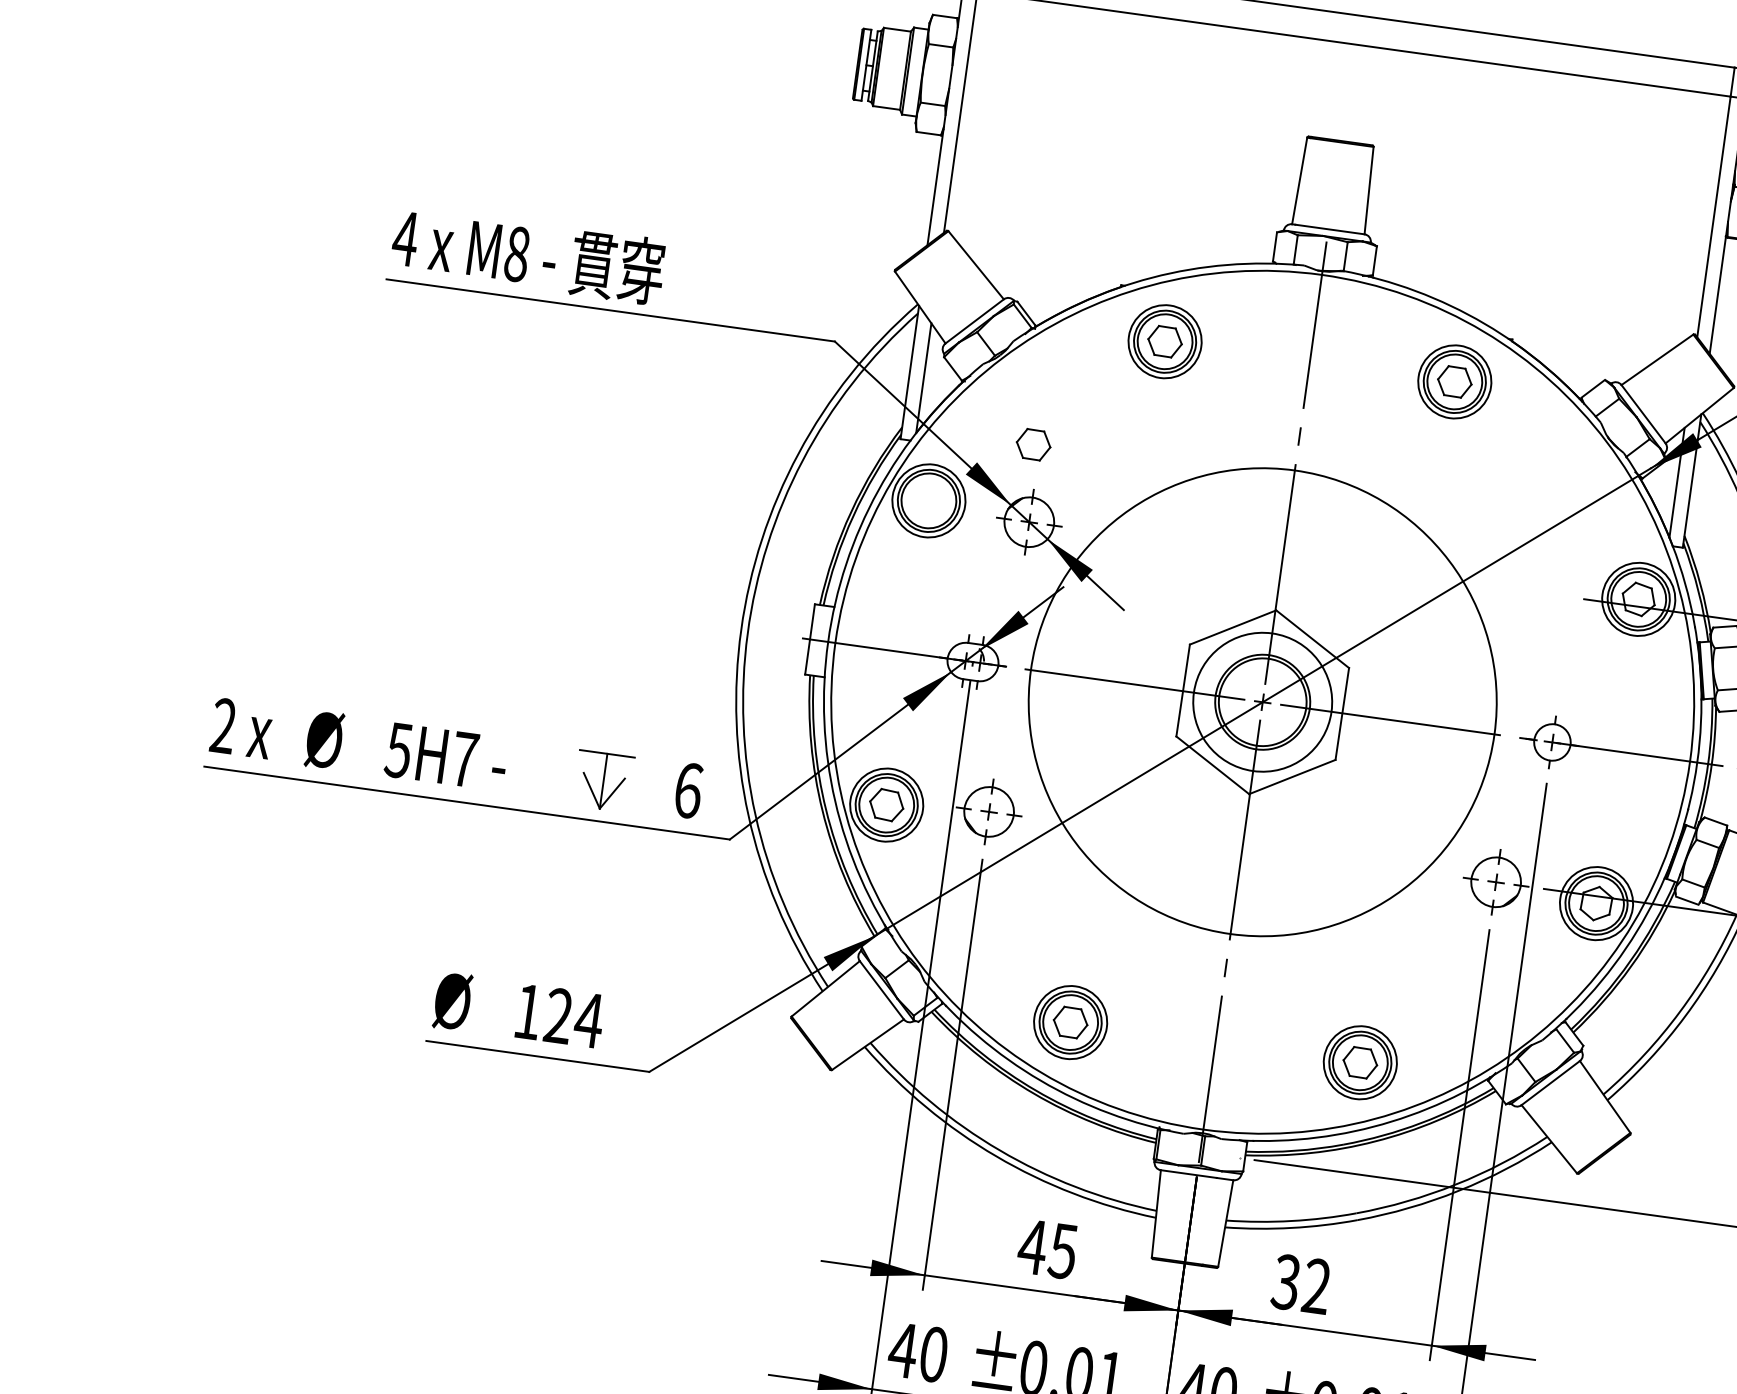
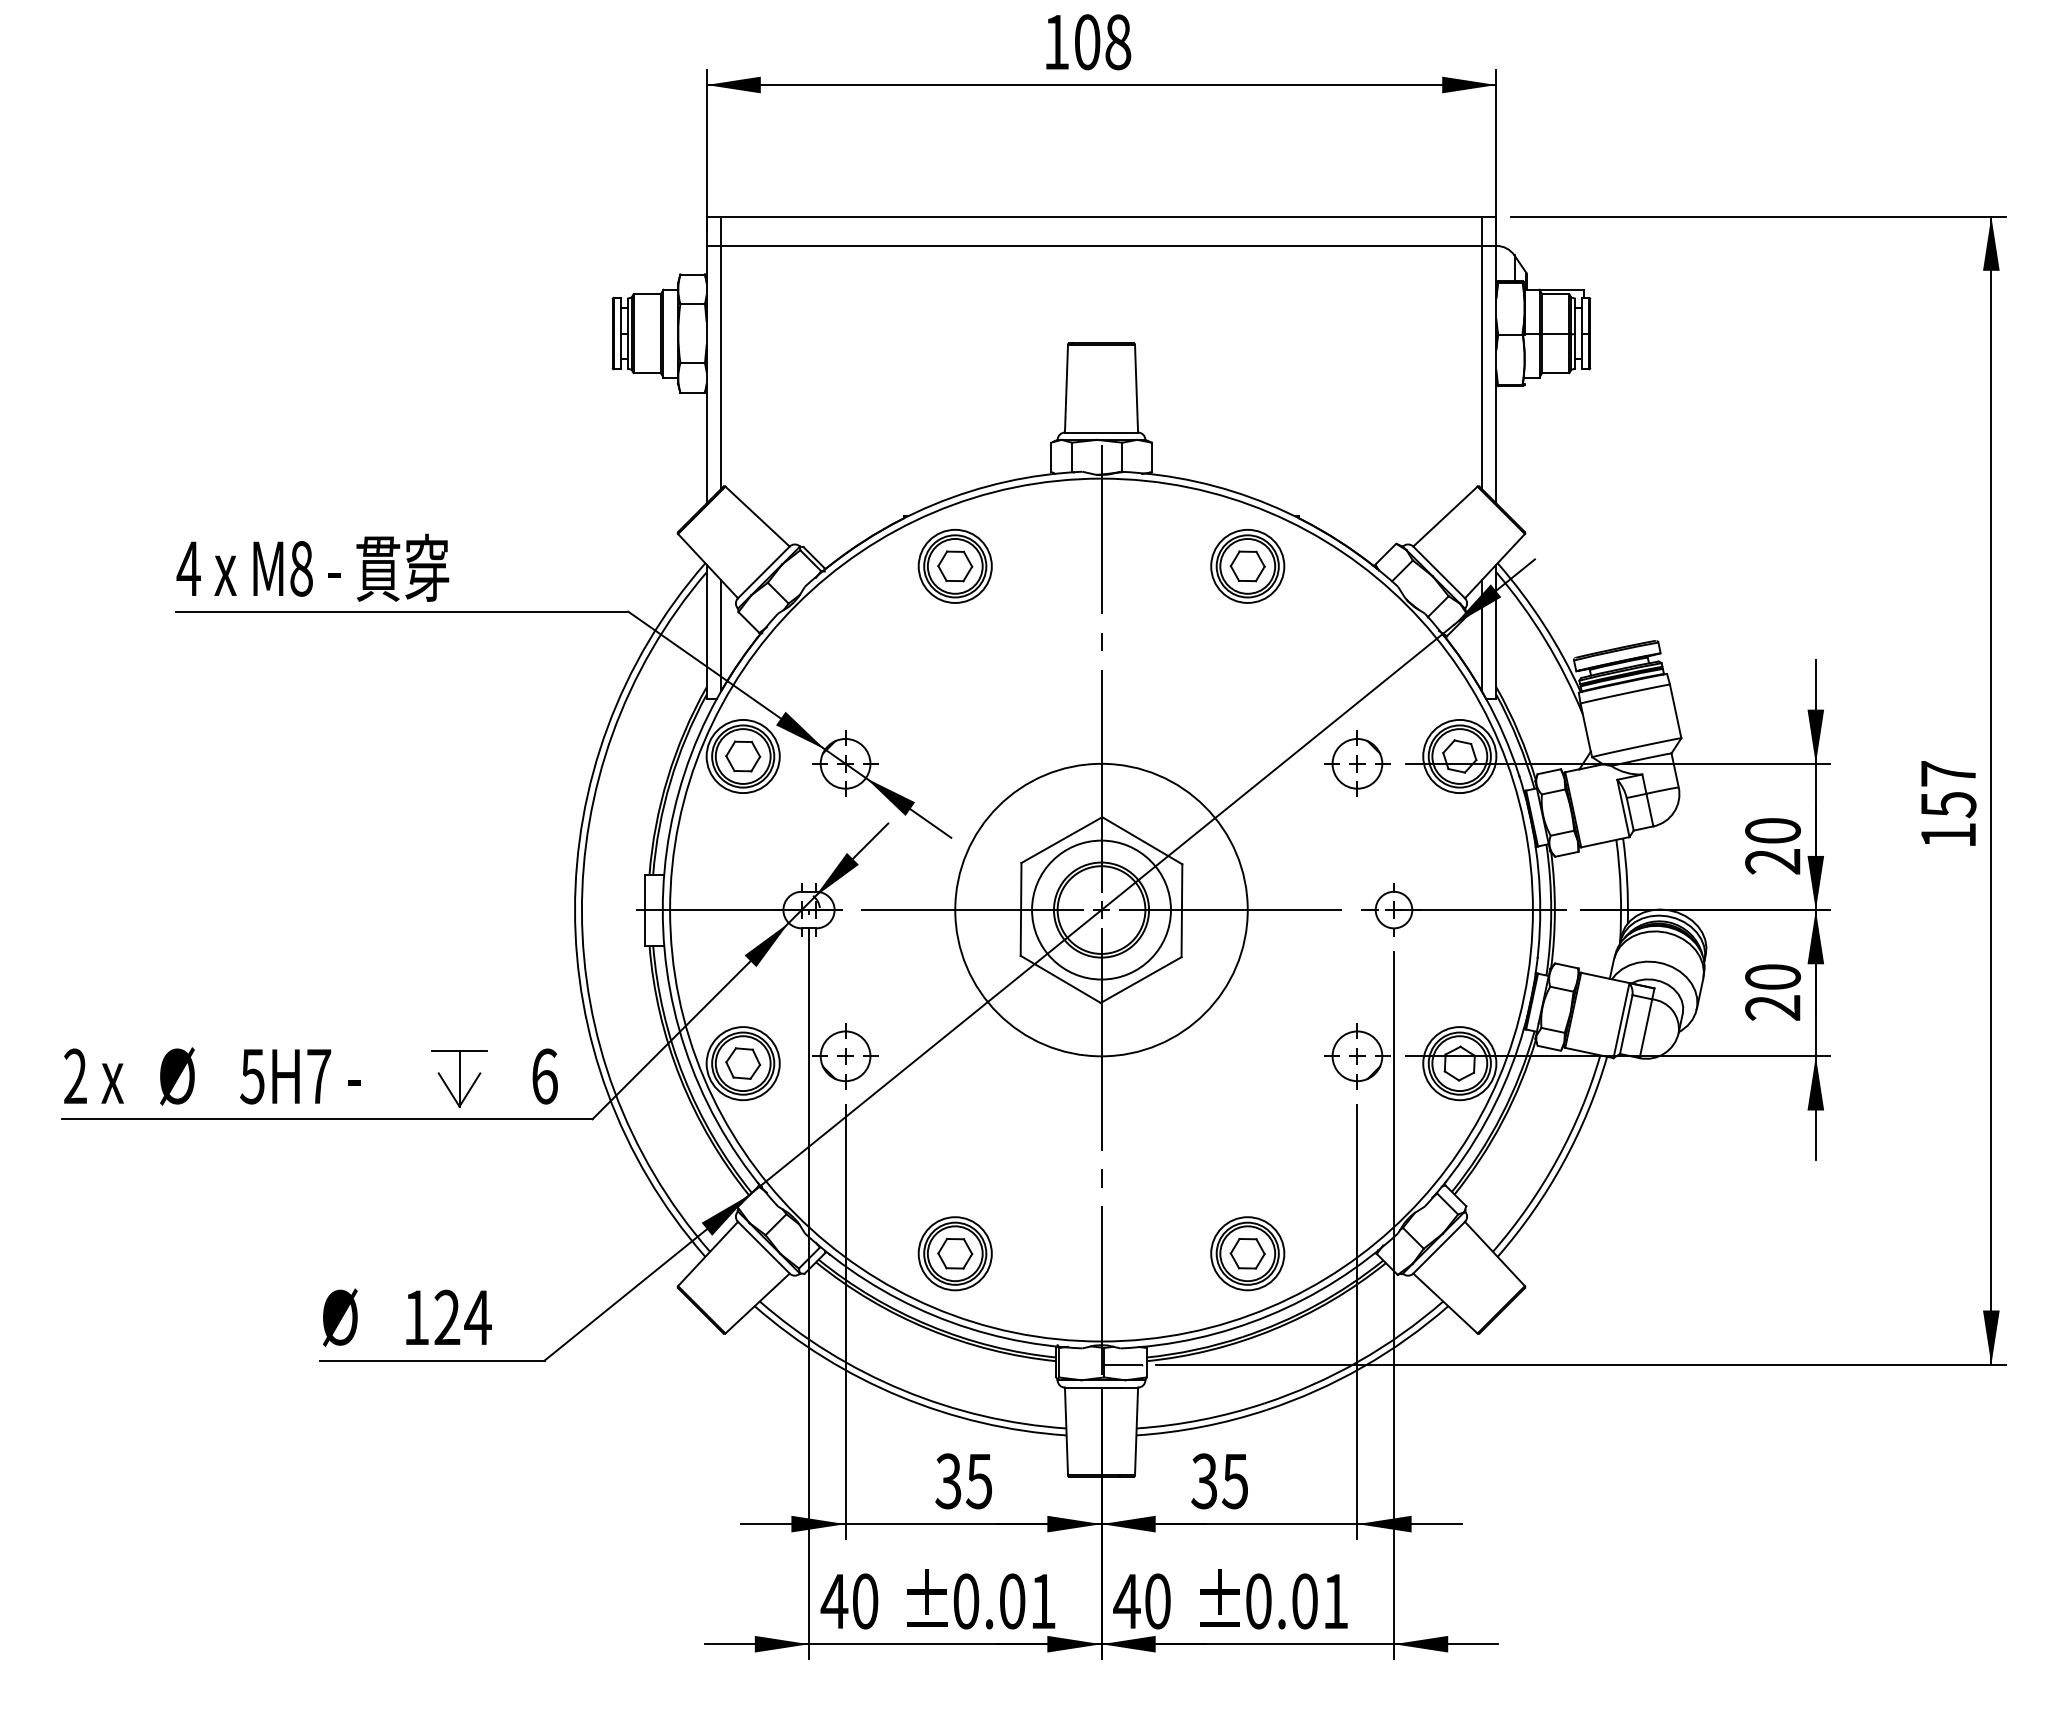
part: (1033, 444) -> (743, 756), moved
part: (1536, 592) -> (1357, 763), added
circle: (1262, 701) -> (1101, 909), size x0.62
line: (1221, 1155) -> (1122, 1364), added
text: (1032, 1247) -> (948, 1481), 45 -> 35
text: (1315, 1286) -> (1234, 1481), 32 -> 35

